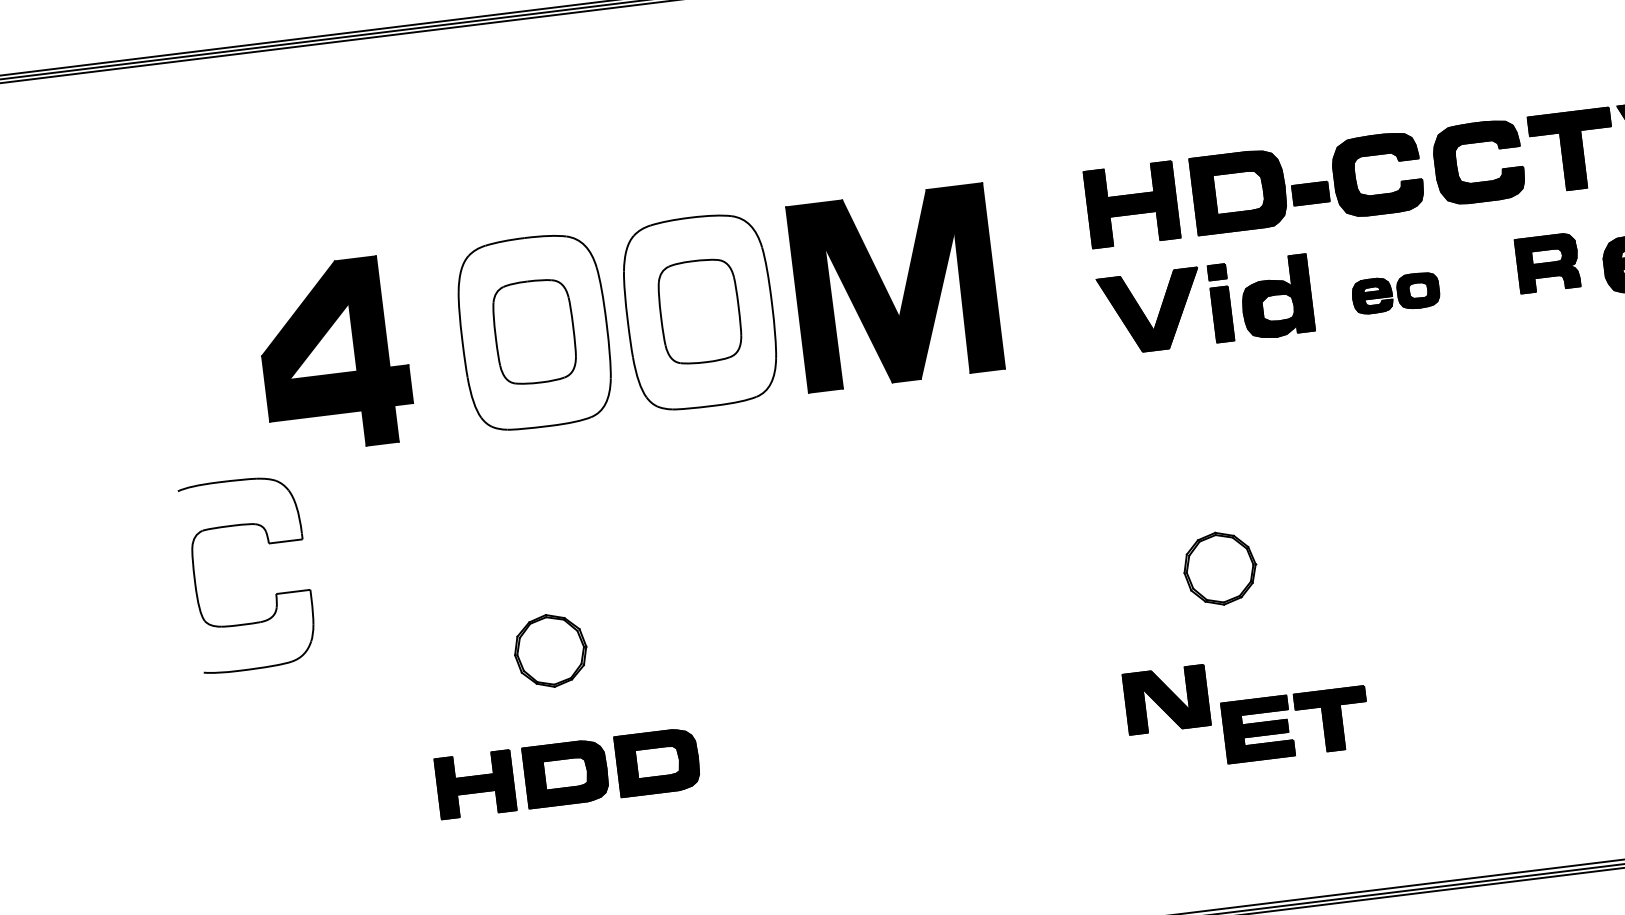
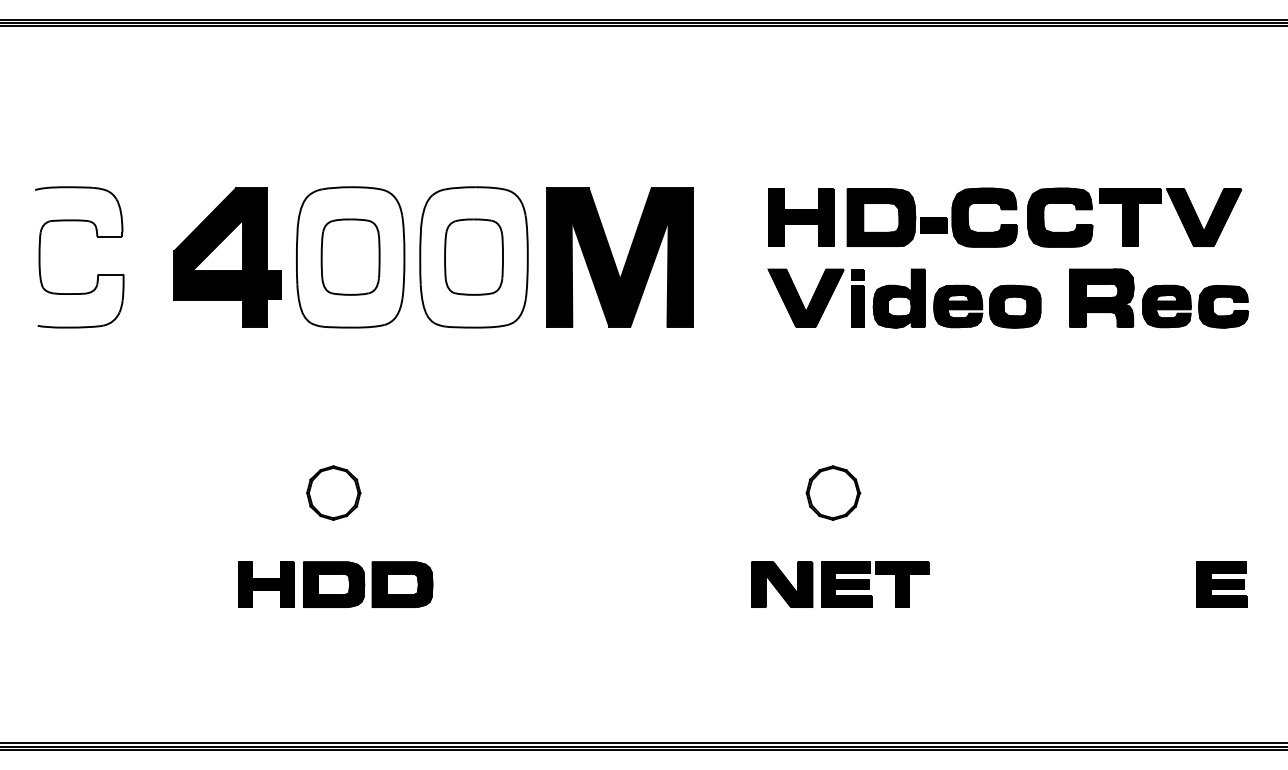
part: (1547, 262) -> (1101, 297), size x1.43
part: (1396, 293) -> (987, 306), size x1.67
part: (334, 355) -> (227, 257), moved
part: (275, 594) -> (97, 274), moved
part: (1296, 724) -> (875, 584), moved

